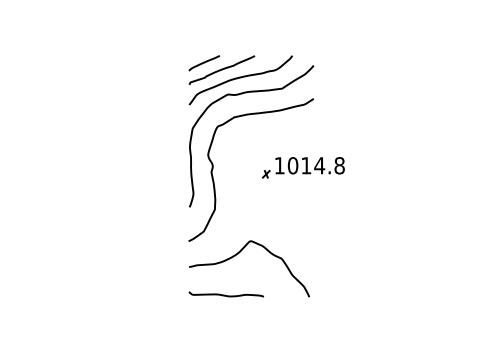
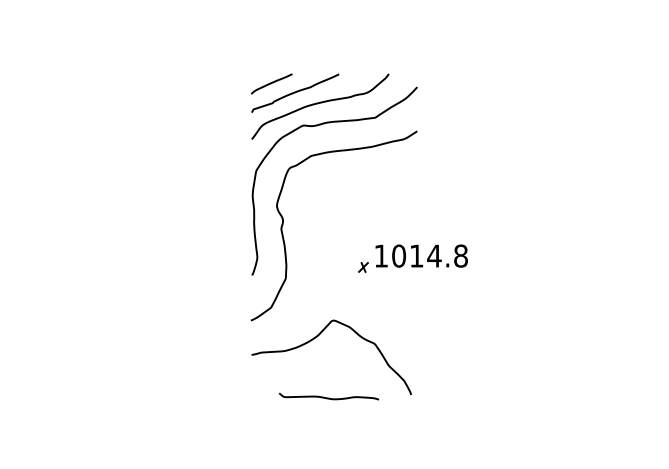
part: (302, 167) -> (411, 258), moved
curve: (225, 294) -> (327, 396), moved

